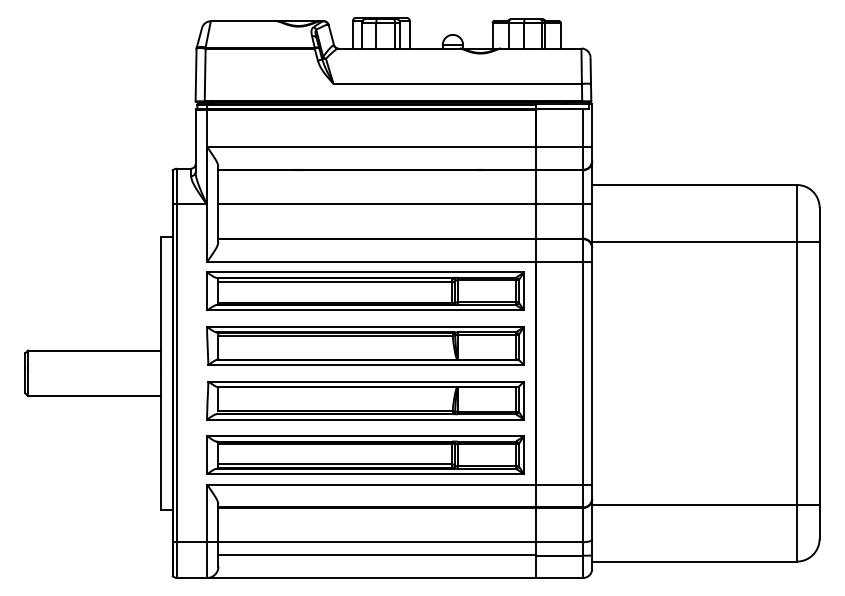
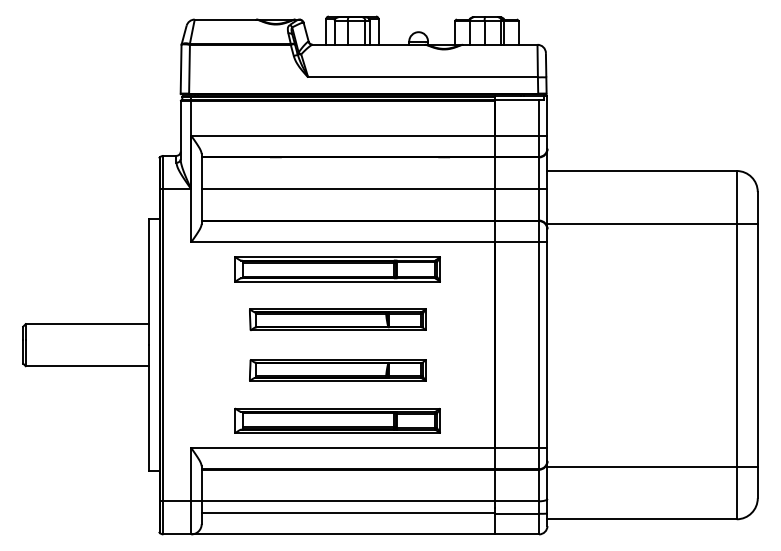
part: (365, 291) -> (337, 269), size x0.7
part: (365, 345) -> (337, 319), size x0.6
part: (365, 400) -> (337, 370), size x0.6
part: (365, 454) -> (337, 420), size x0.7

